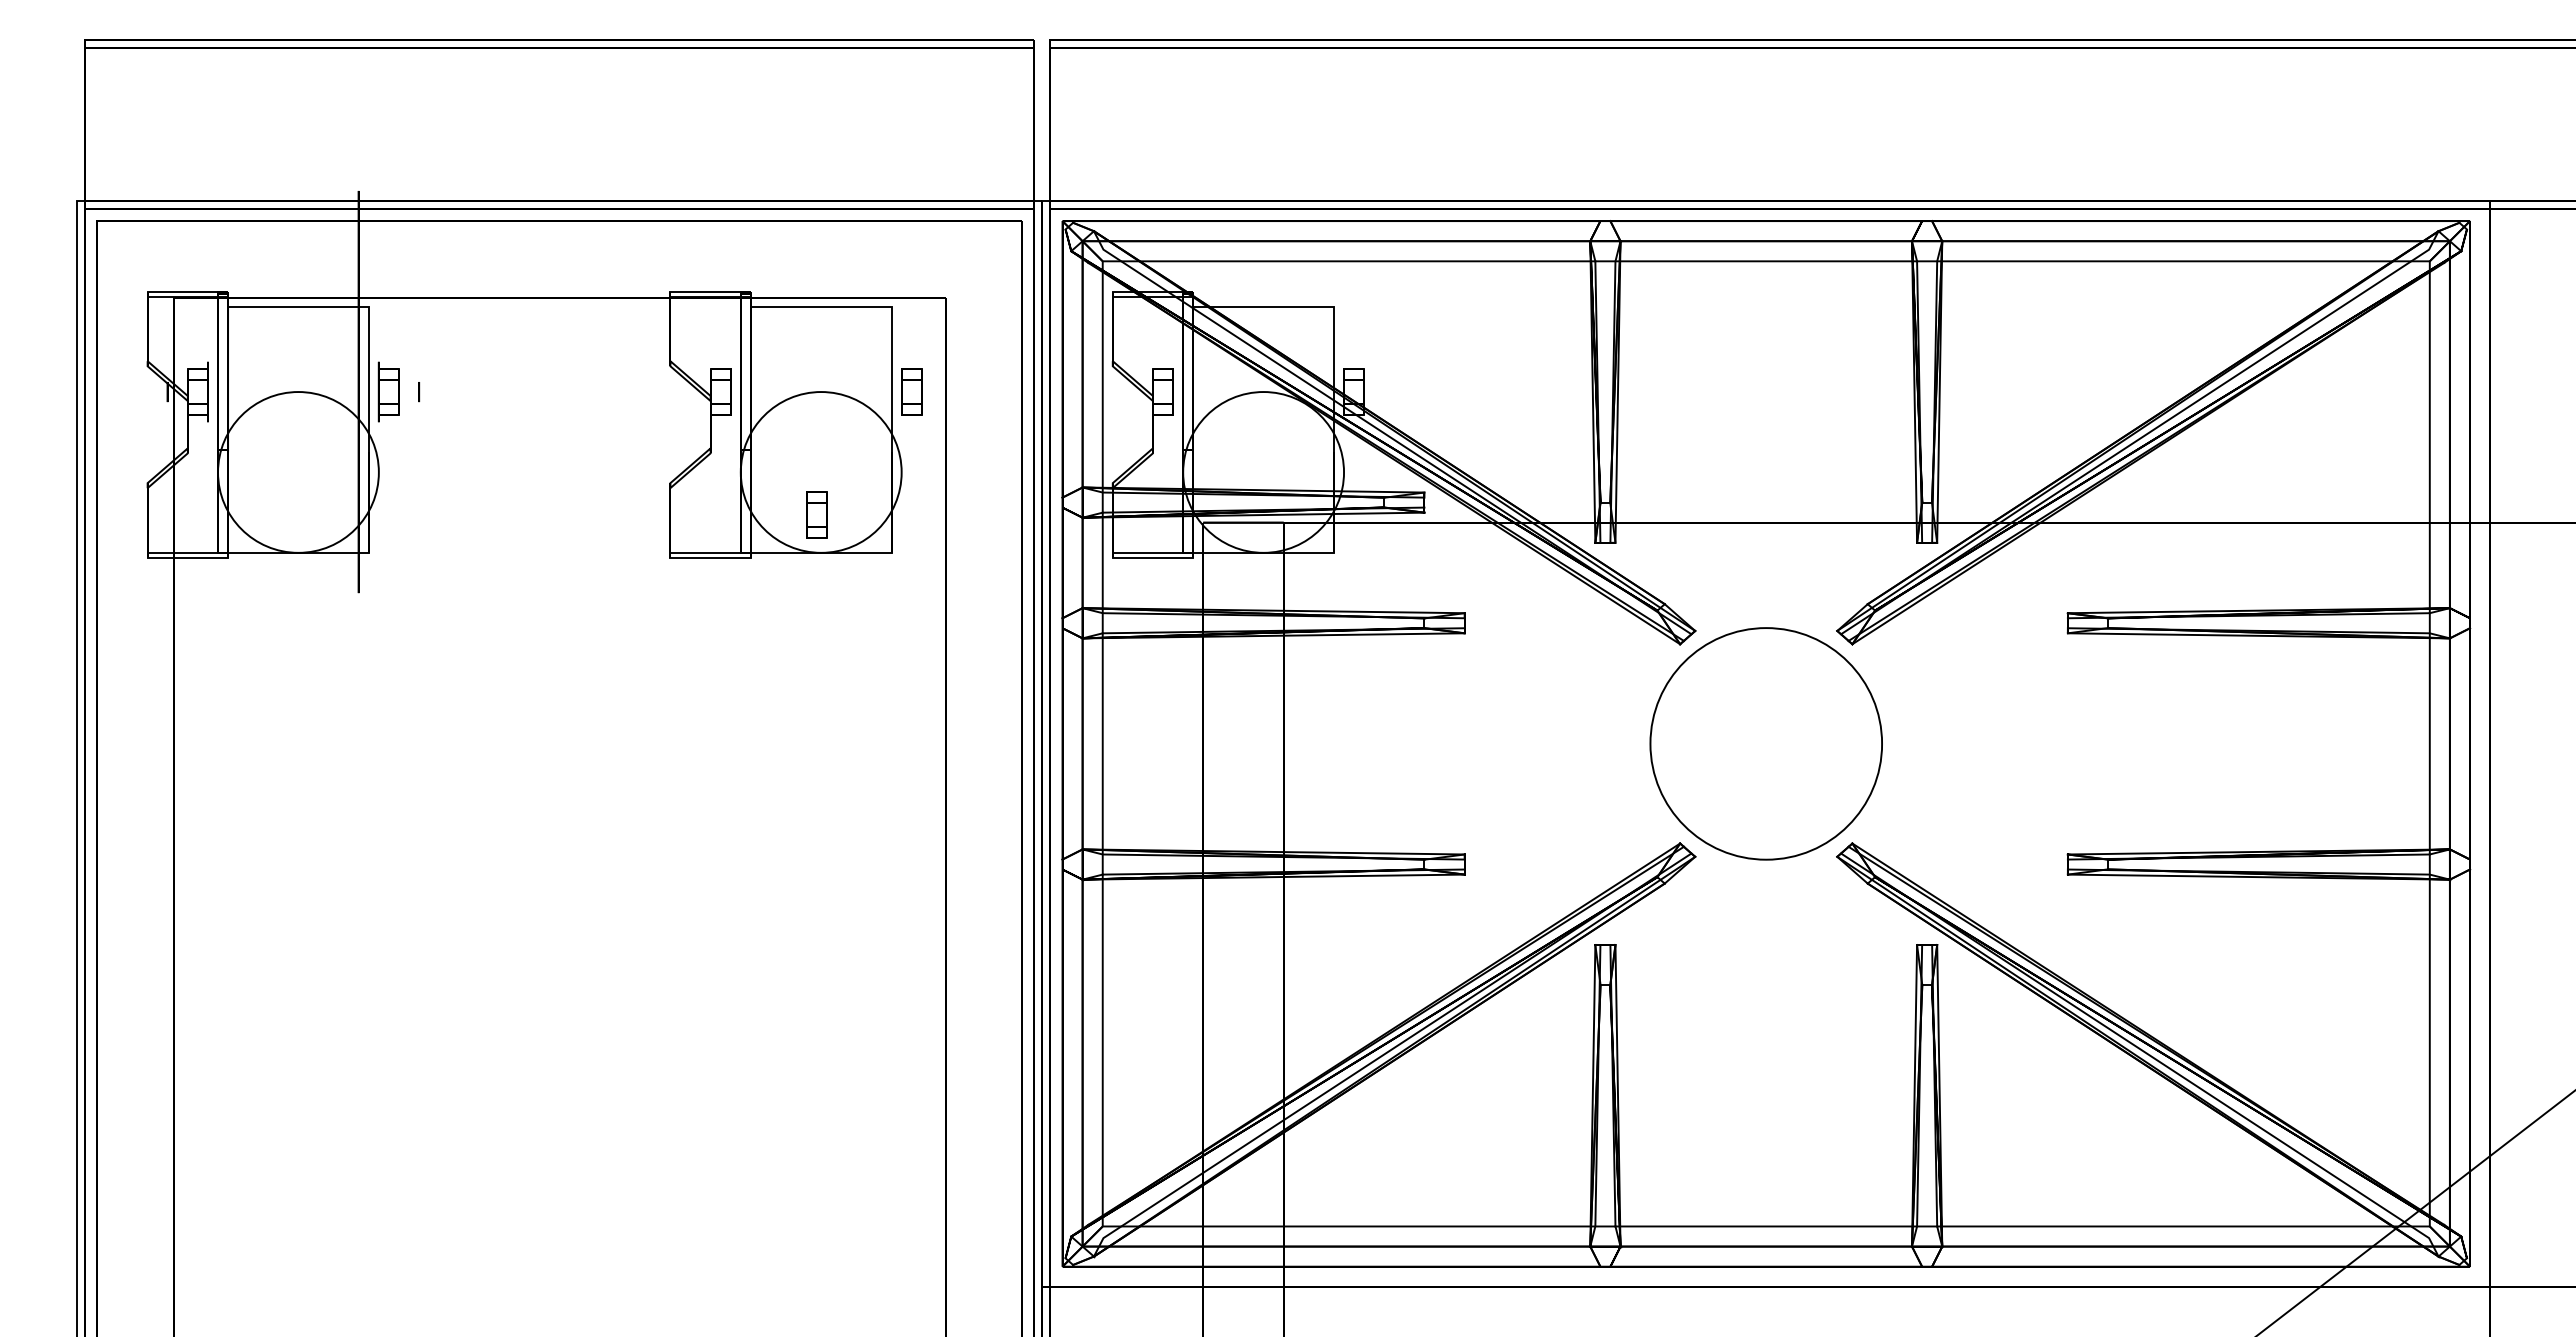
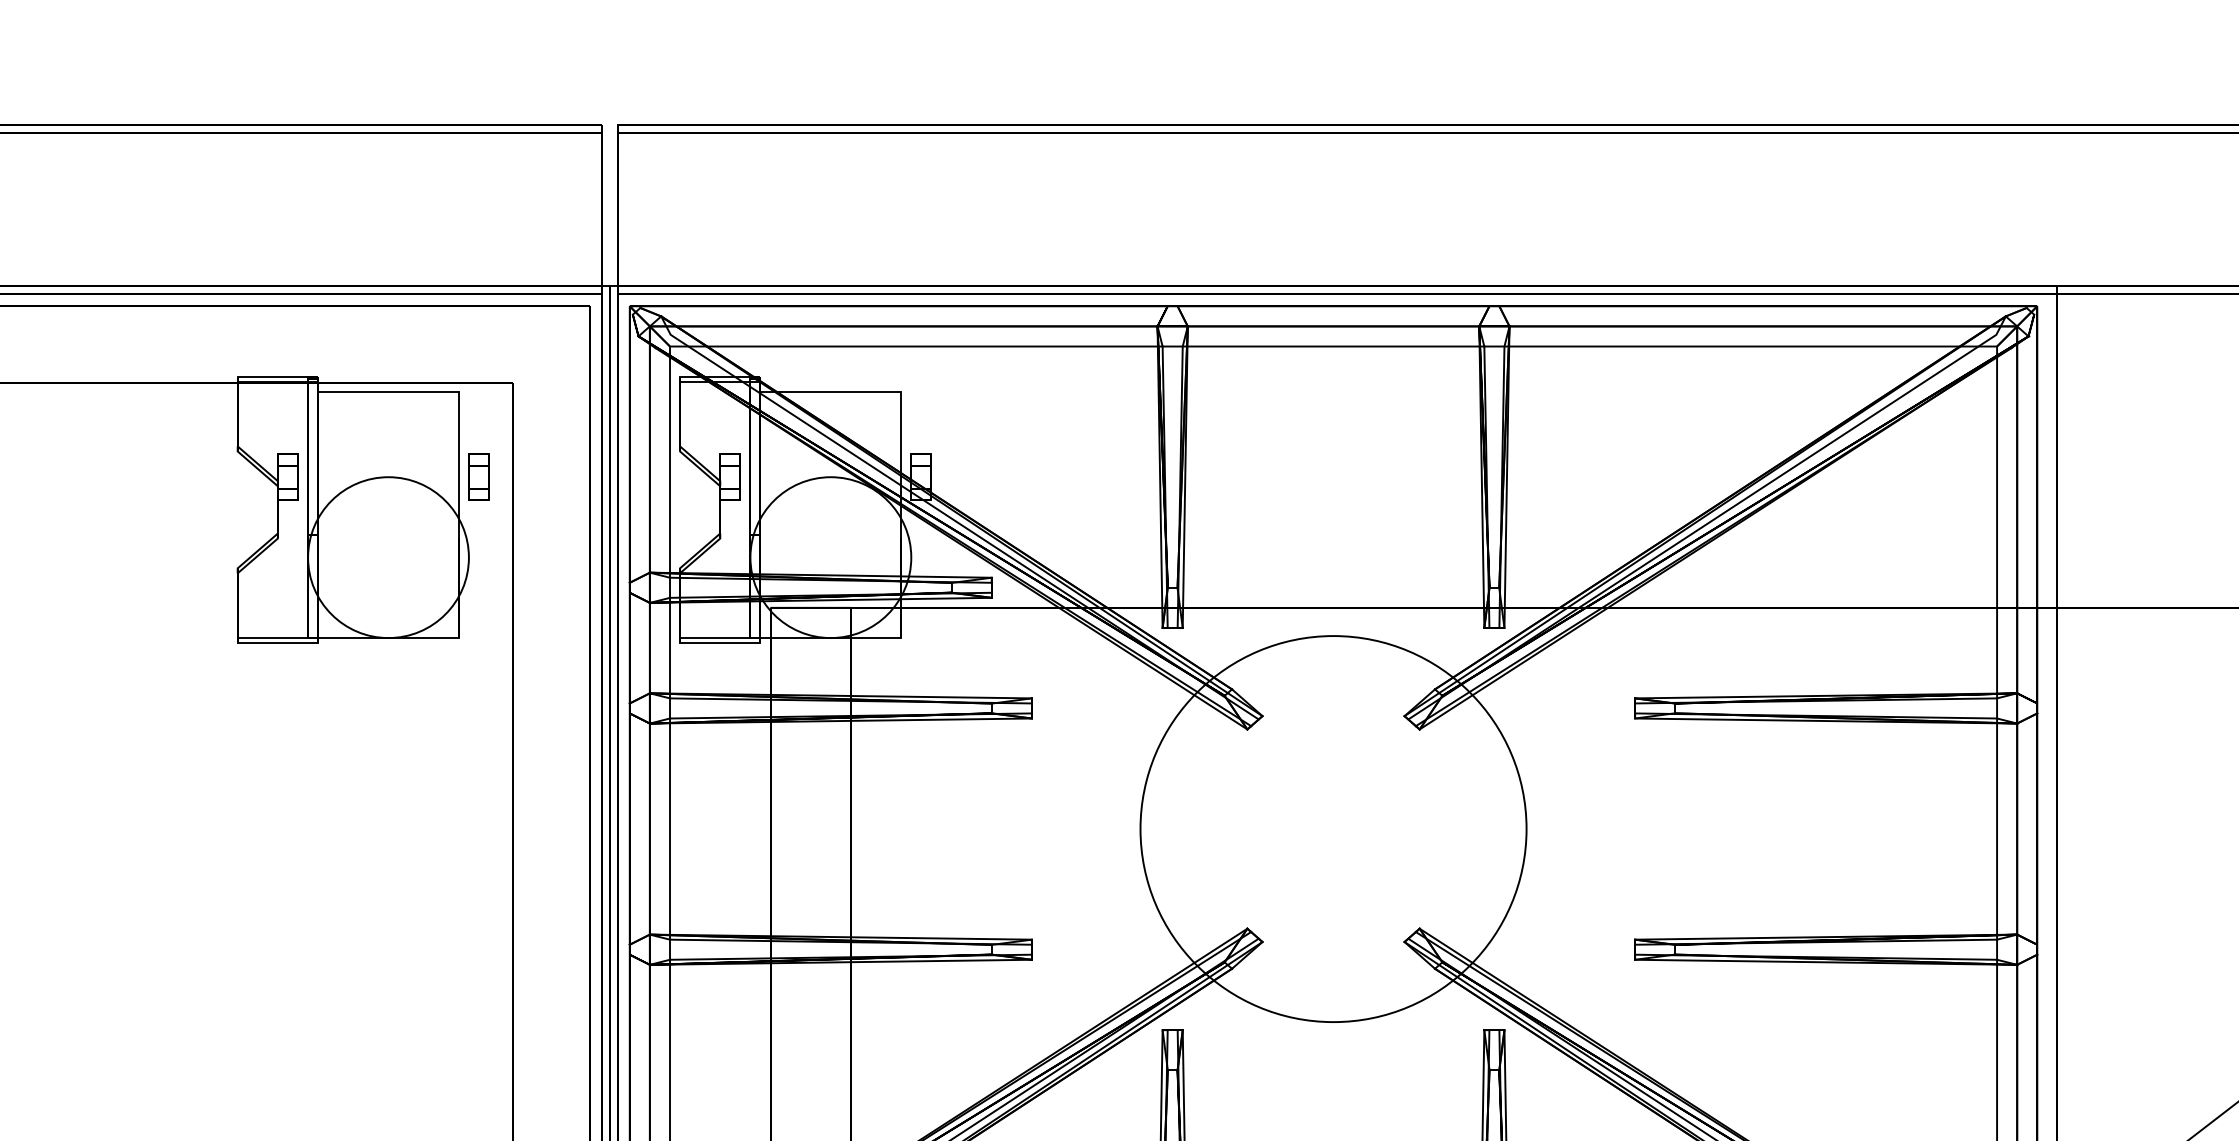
part: (816, 514) -> (383, 599), removed
circle: (1766, 743) -> (1333, 828), size x1.67

